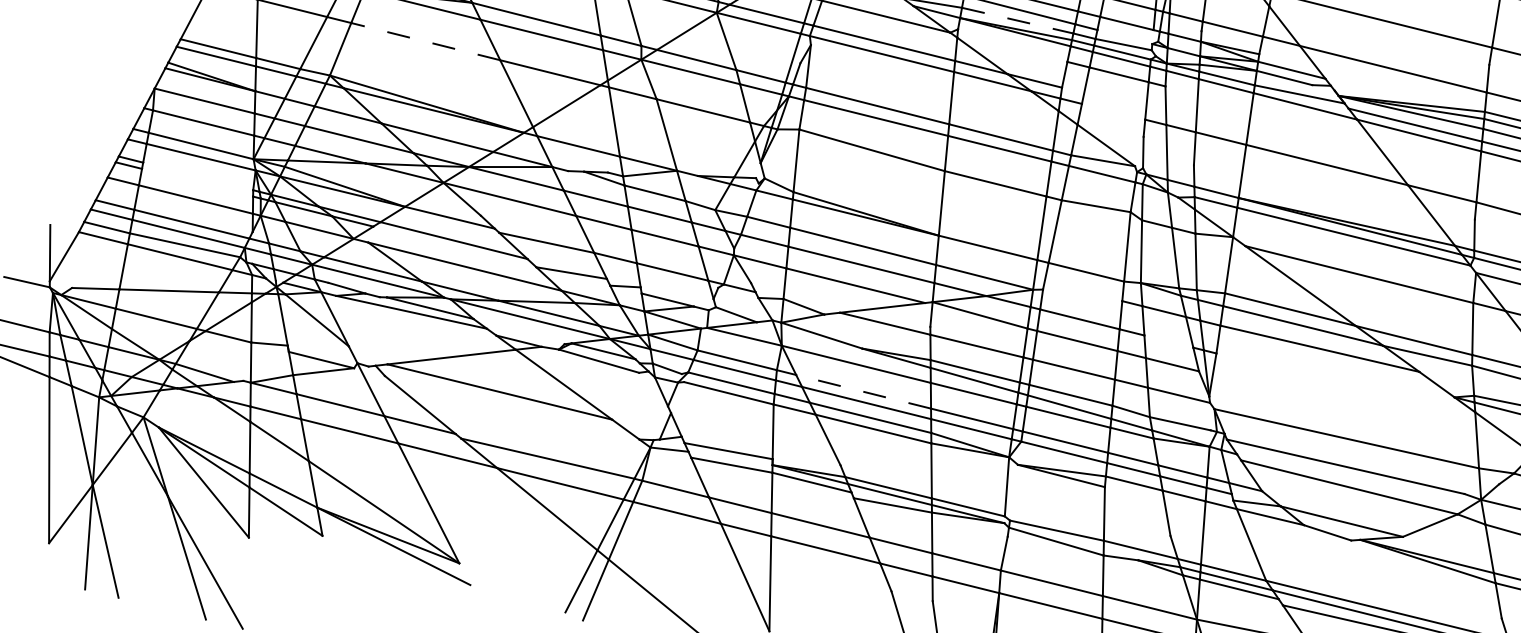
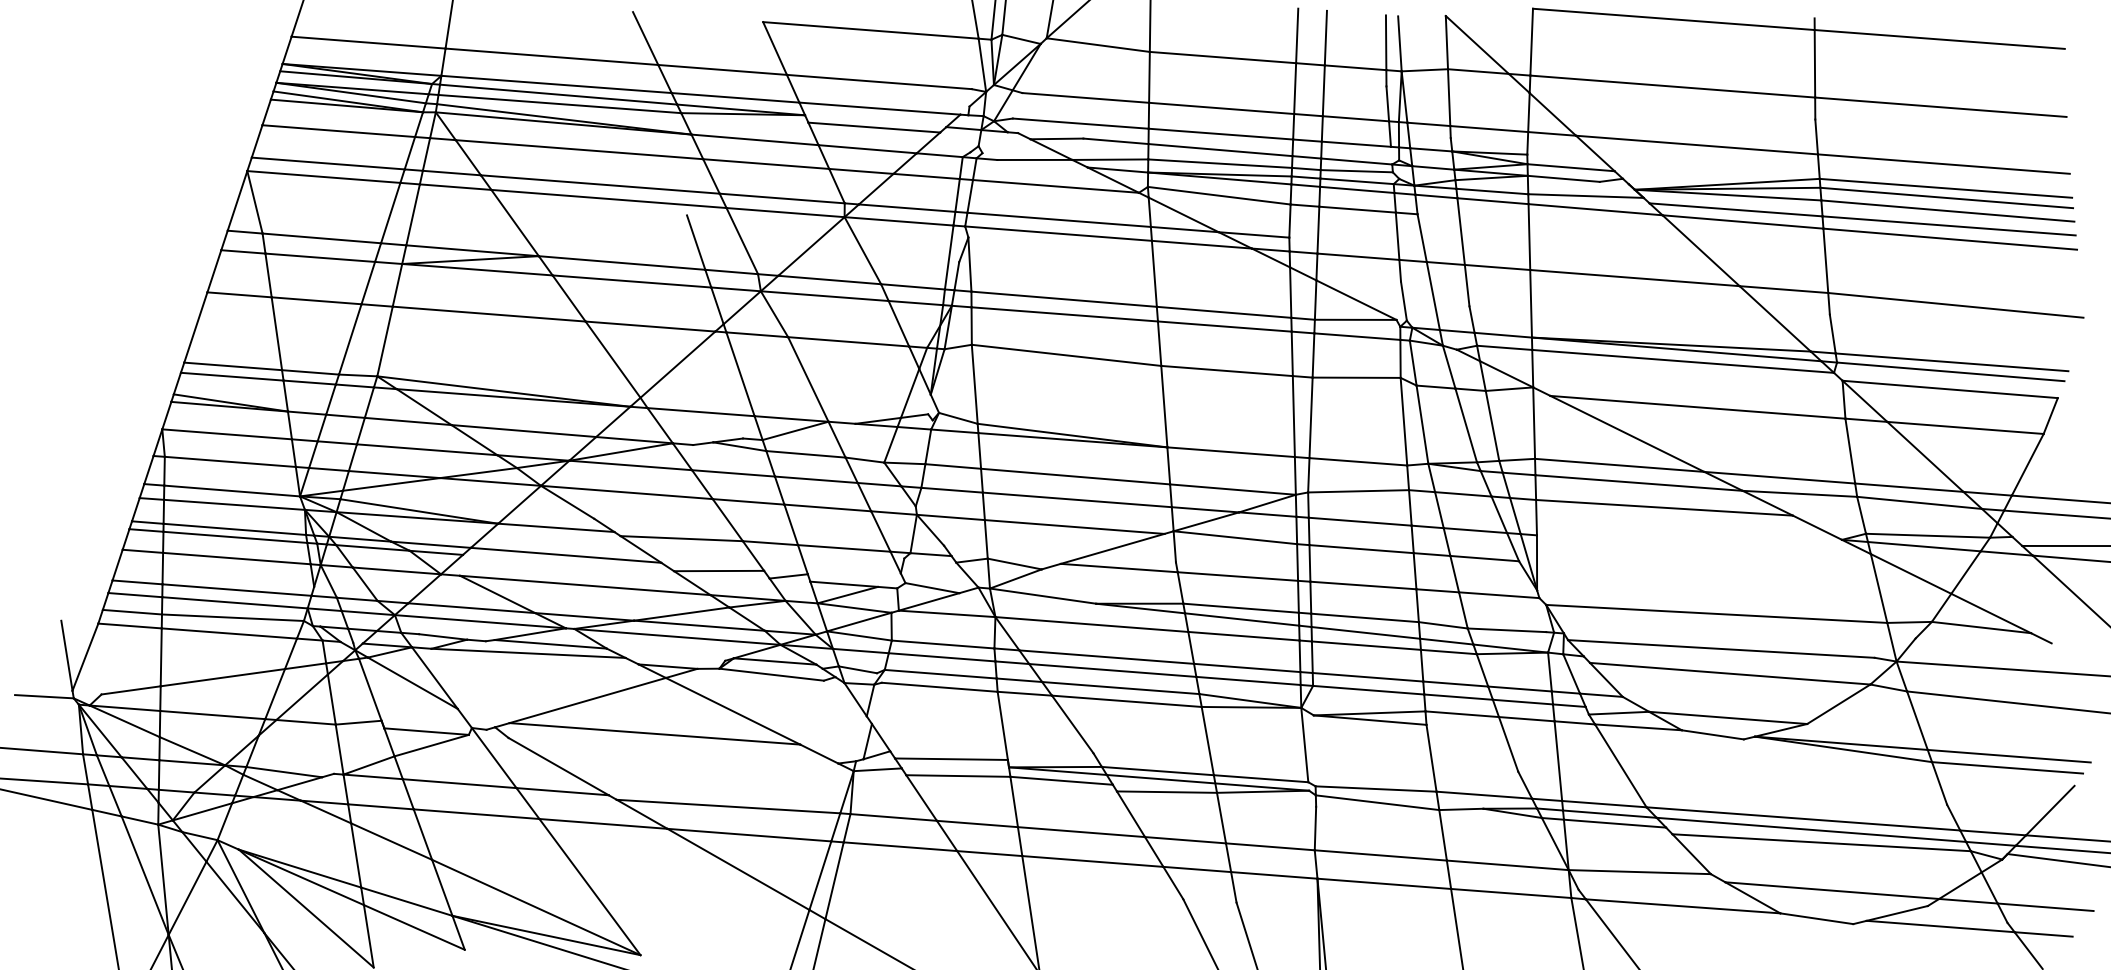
line: (1018, 20) -> (1220, 163), dashed -> solid
line: (1124, 37) -> (1356, 161), added
line: (425, 41) -> (489, 314), dashed -> solid
line: (1012, 45) -> (1218, 195), added
line: (1113, 111) -> (1358, 256), added
line: (198, 175) -> (234, 528), added
line: (197, 182) -> (235, 536), added
line: (1082, 295) -> (1358, 491), added
line: (1168, 341) -> (1475, 530), added
line: (863, 392) -> (1106, 657), dashed -> solid

